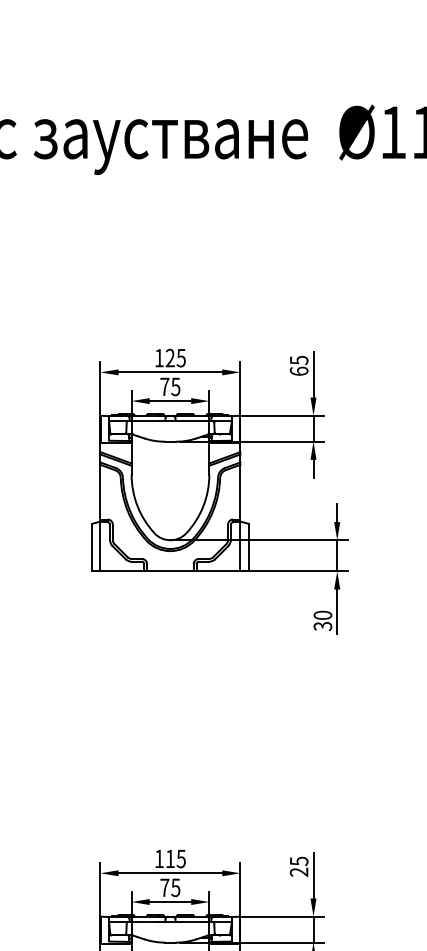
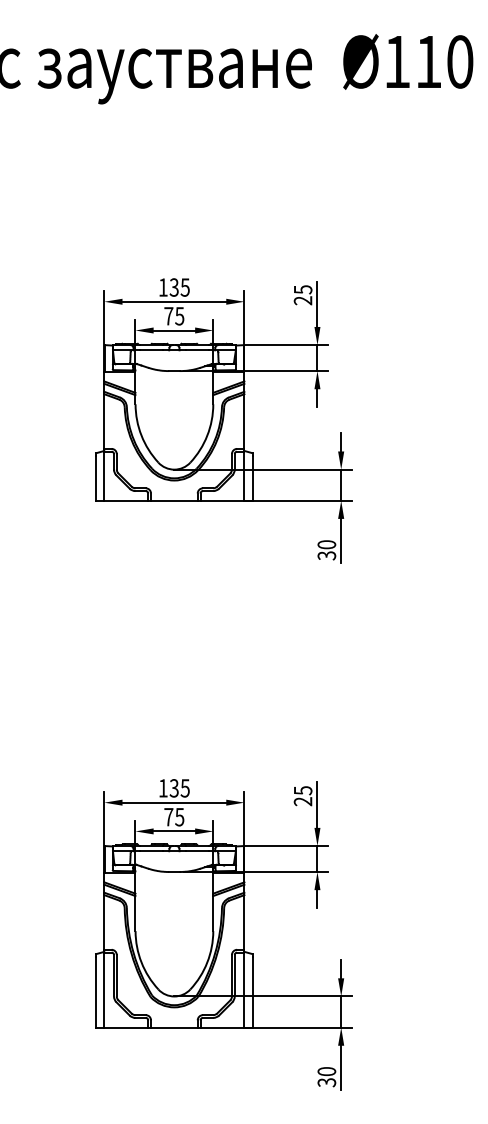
text: (169, 358) -> (173, 287), 125 -> 135
text: (298, 371) -> (302, 300), 65 -> 25
text: (169, 859) -> (173, 788), 115 -> 135

